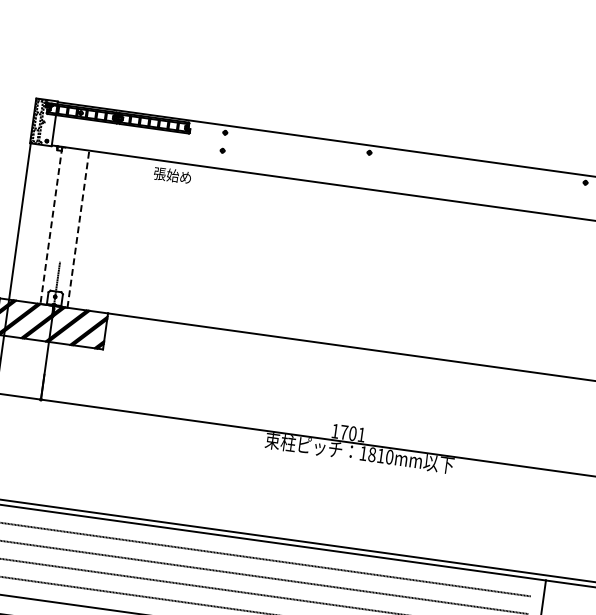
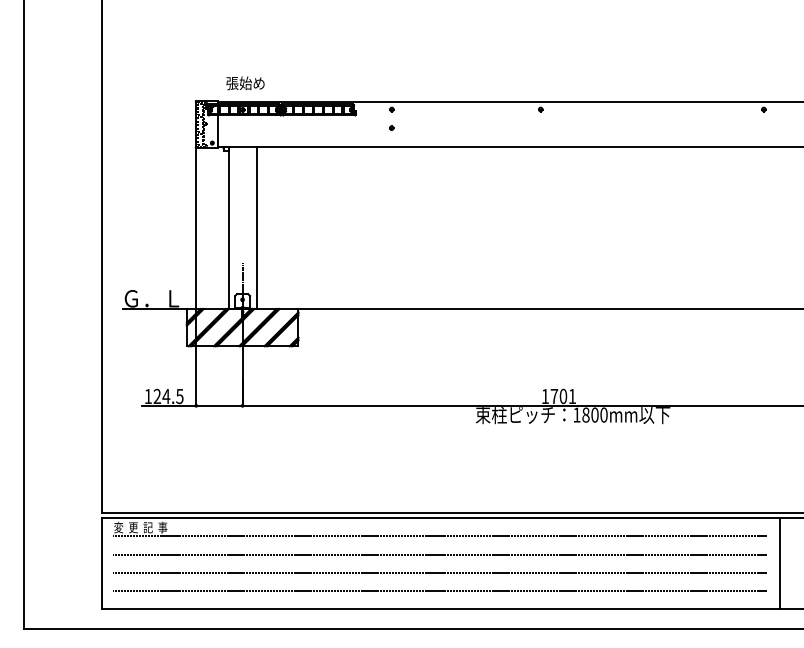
text: (172, 175) -> (245, 83), moved
line: (51, 226) -> (228, 228), dashed -> solid
line: (78, 228) -> (256, 227), dashed -> solid
text: (380, 455) -> (594, 414), 1810mm -> 1800mm

